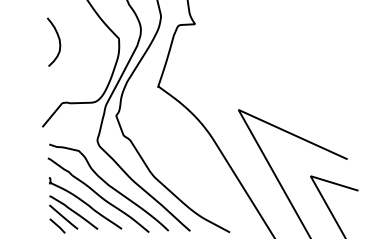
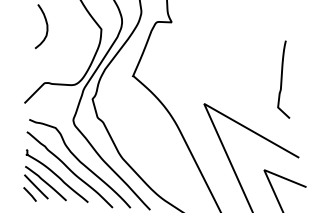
curve: (321, 74) -> (282, 78), added

